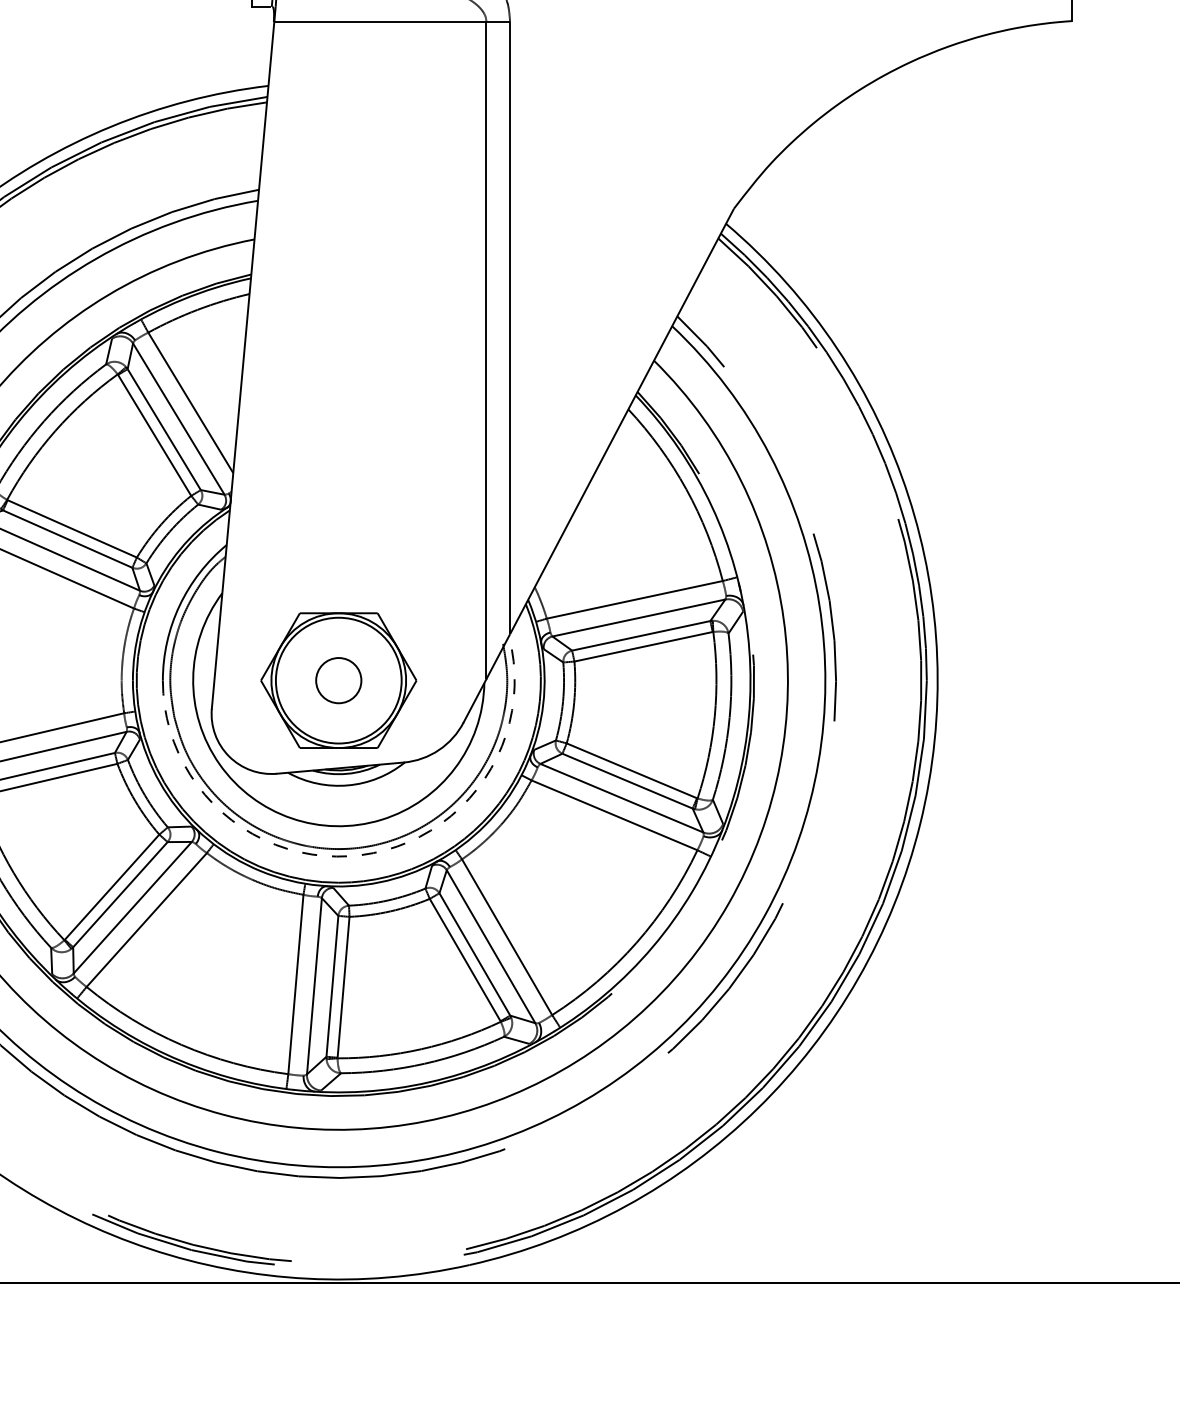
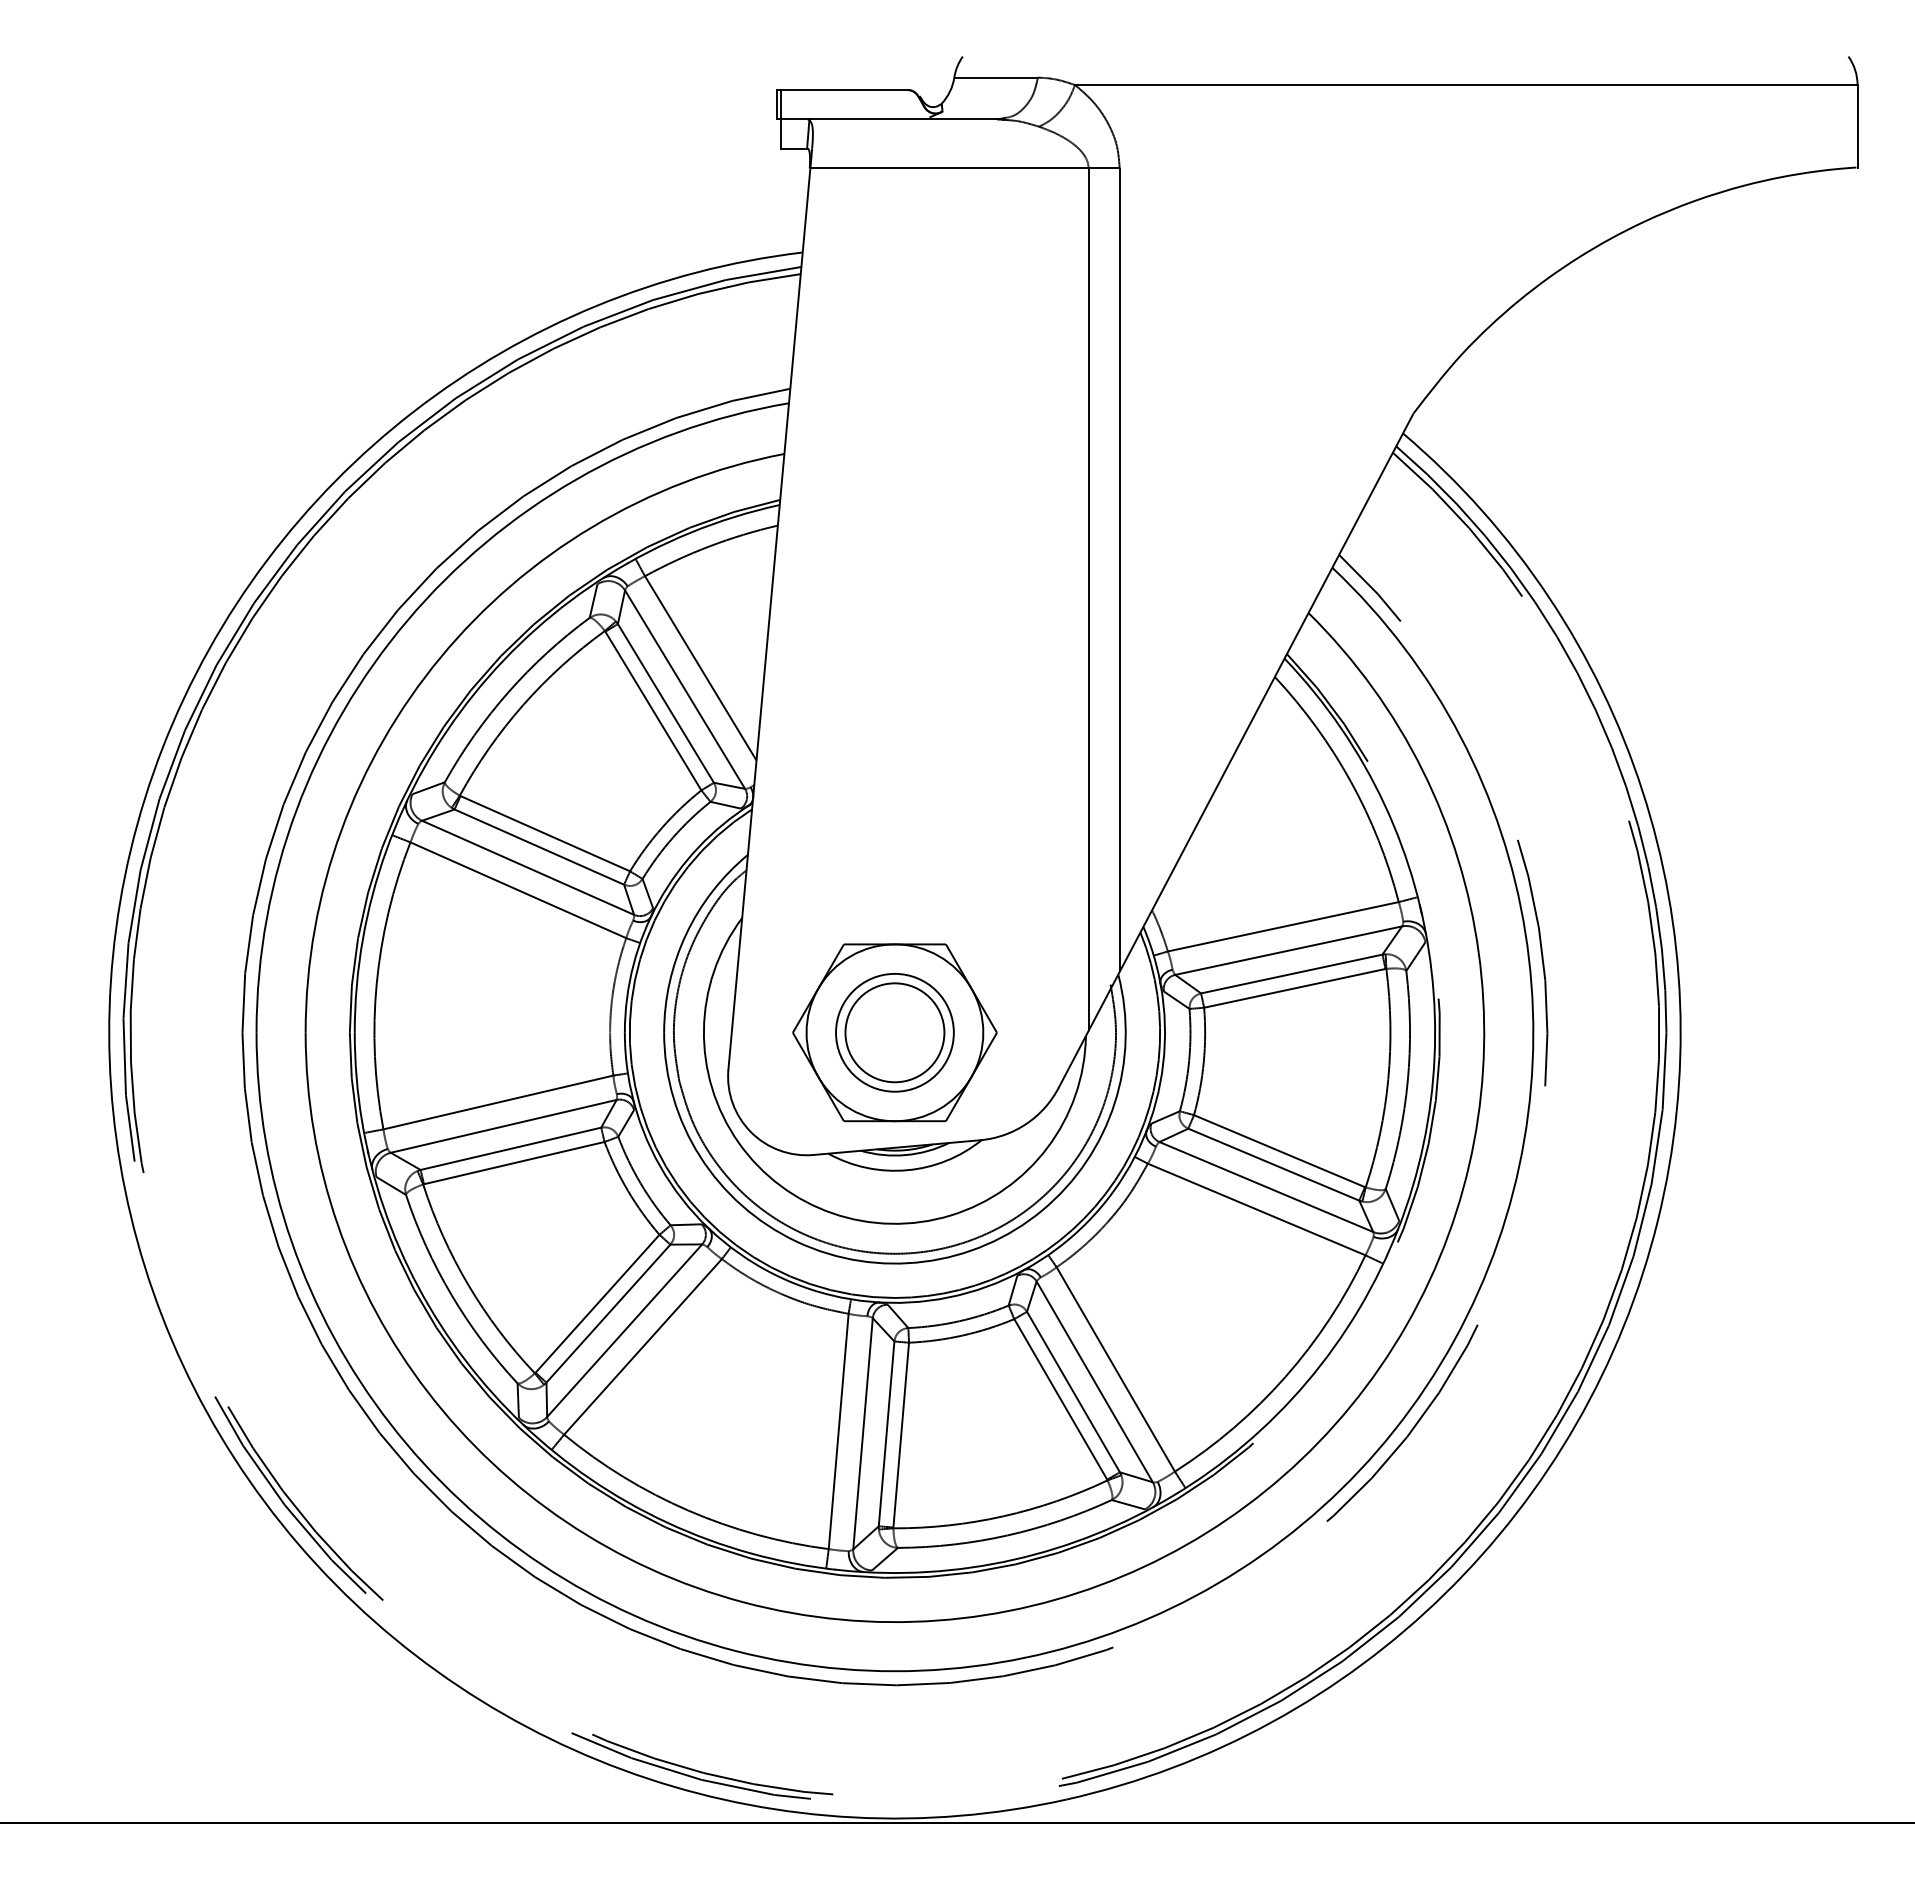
circle: (338, 680) -> (894, 1032), size x0.71
circle: (338, 680) -> (894, 1032), size x1.67
arc: (361, 854) -> (924, 1261), dashed -> solid

